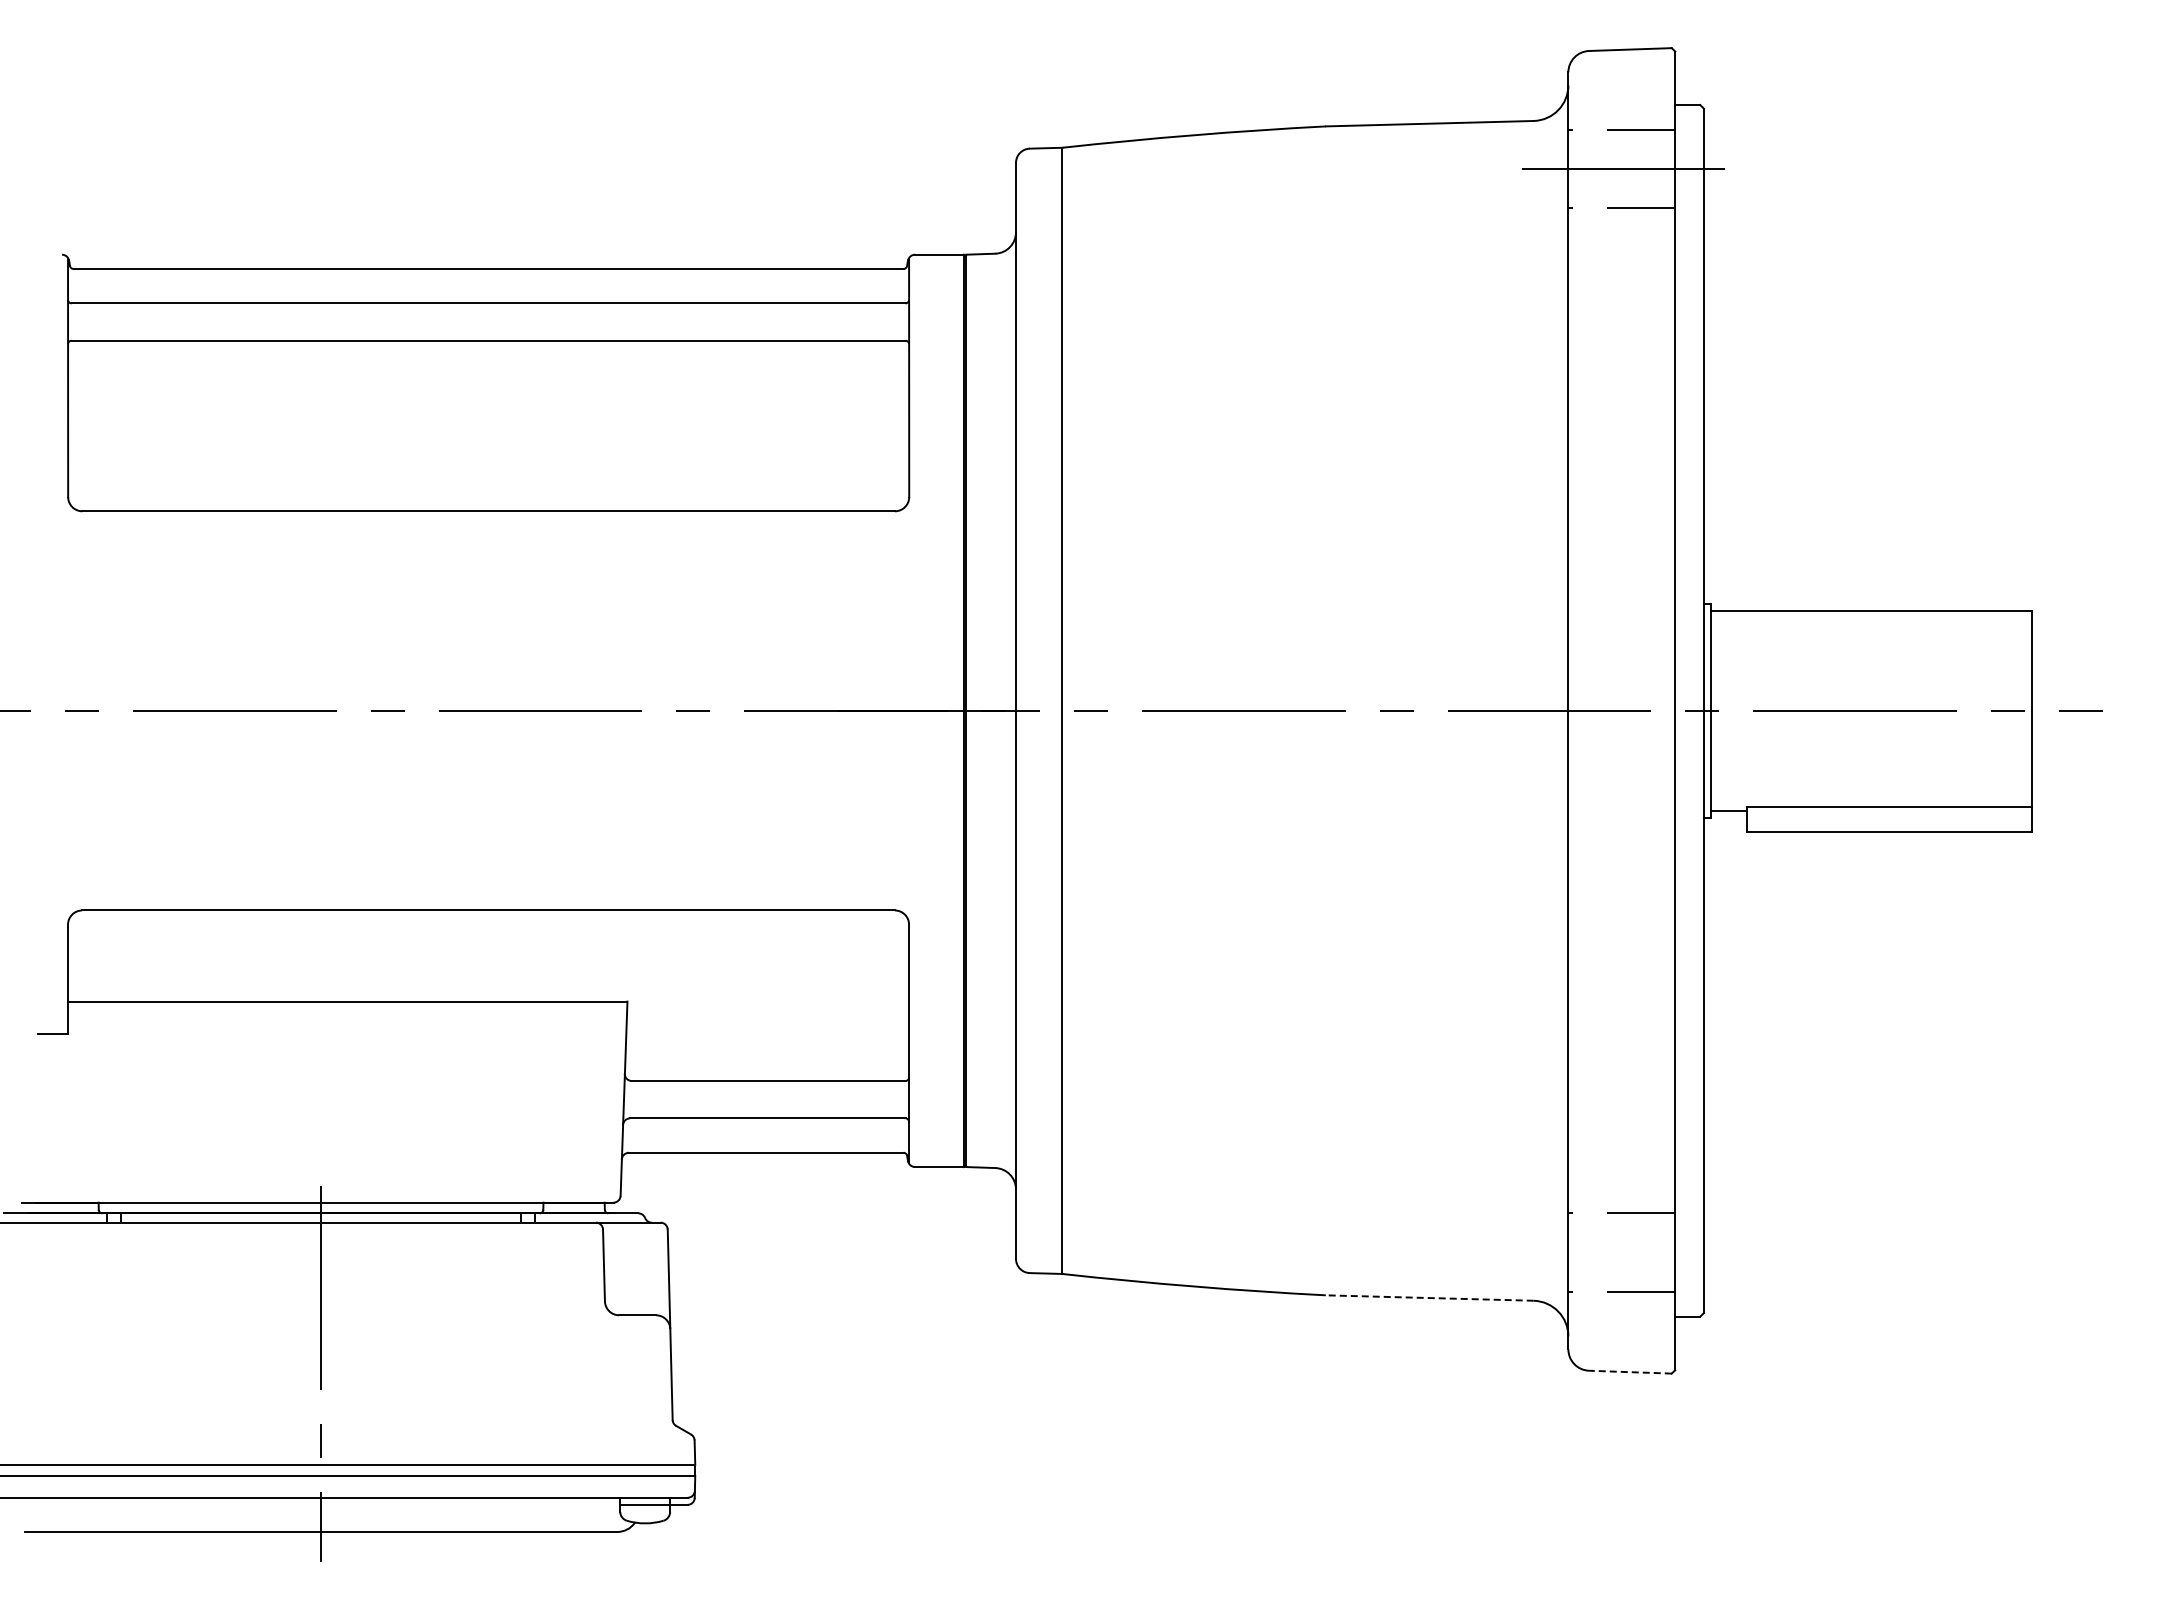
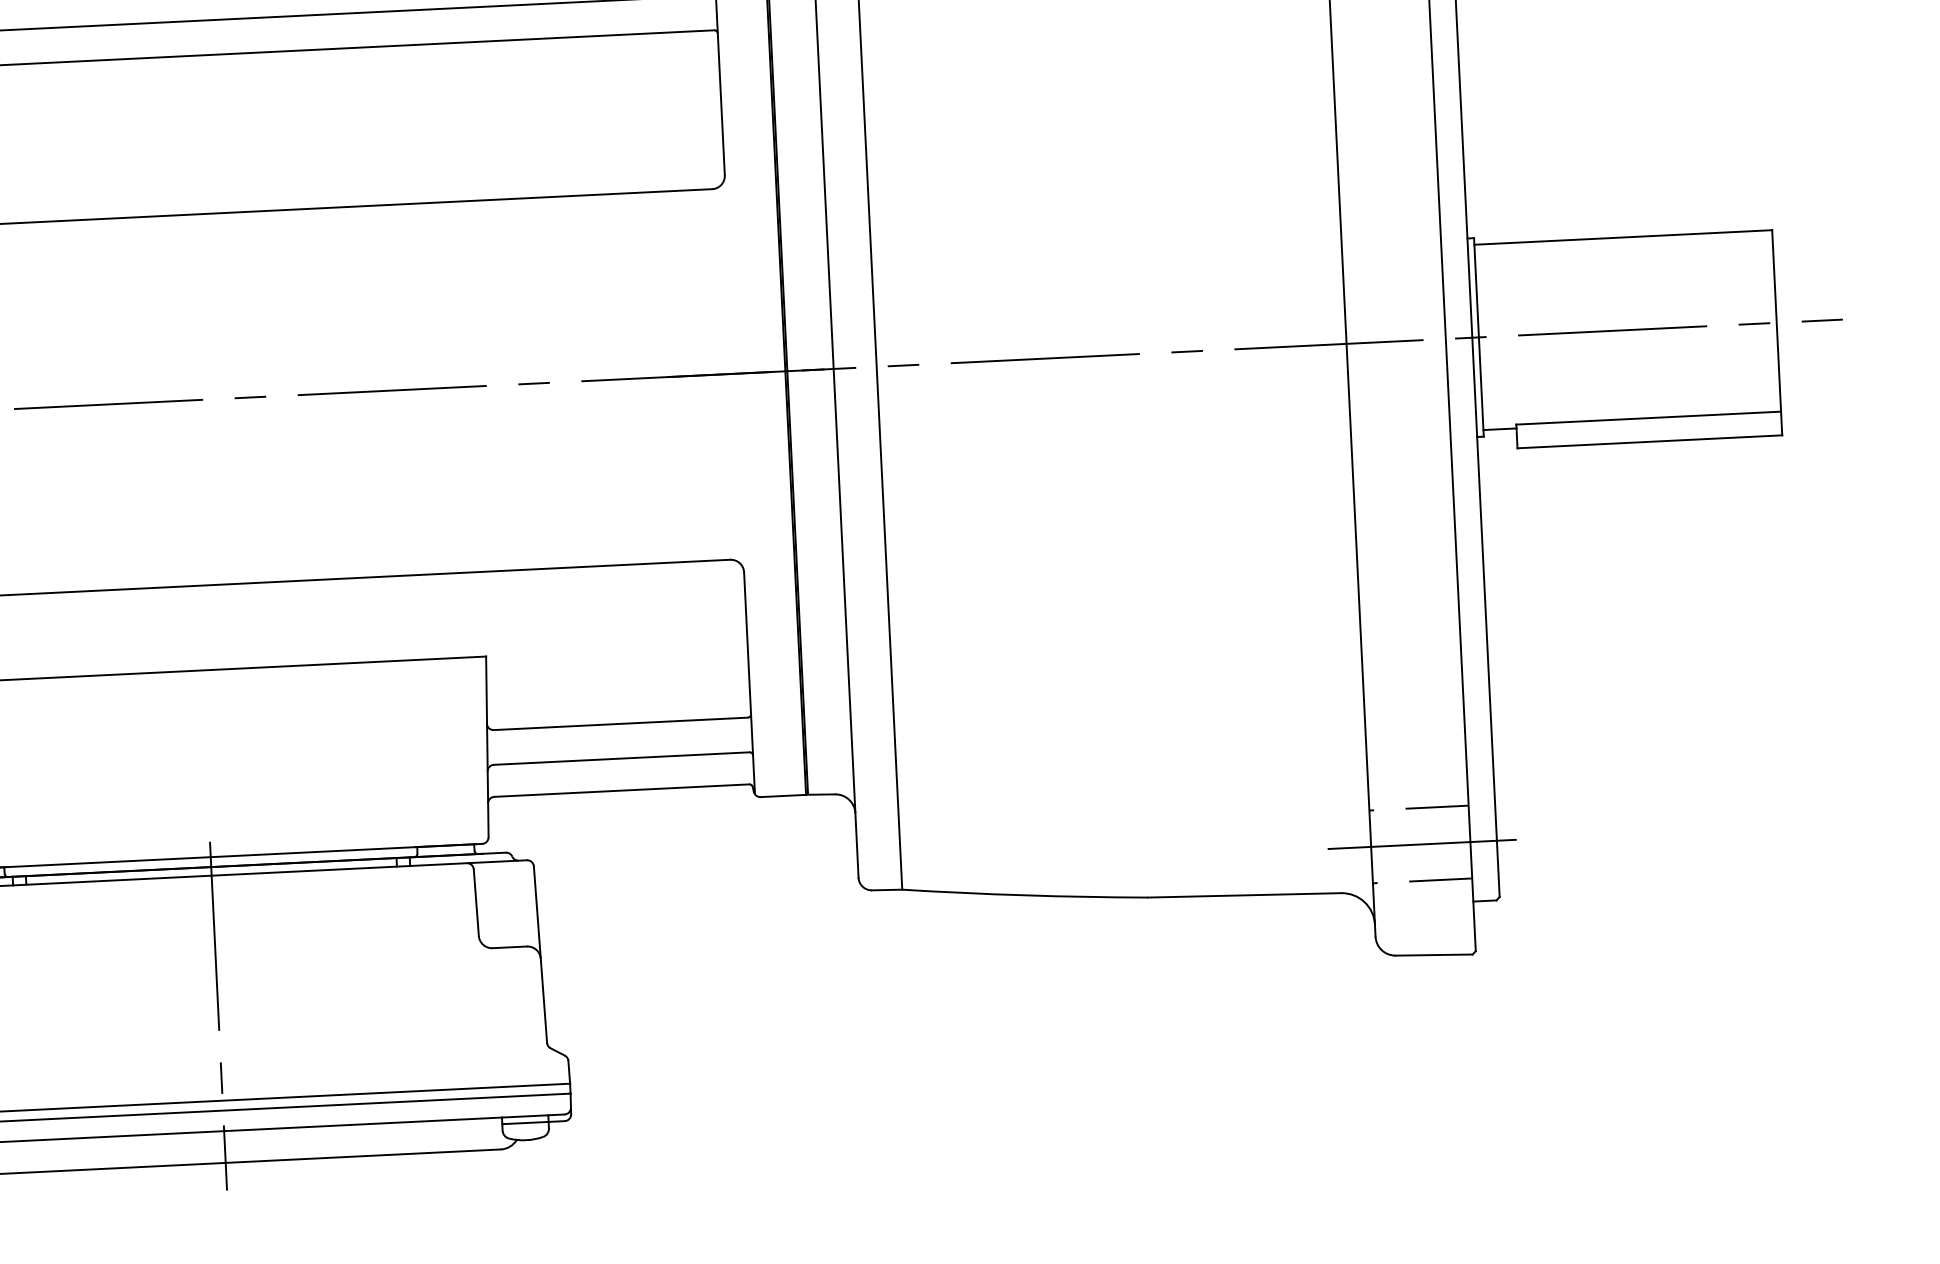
line: (1621, 1252) -> (1420, 844), added
line: (1429, 1298) -> (1244, 895), dashed -> solid
line: (1629, 1372) -> (1433, 955), dashed -> solid

